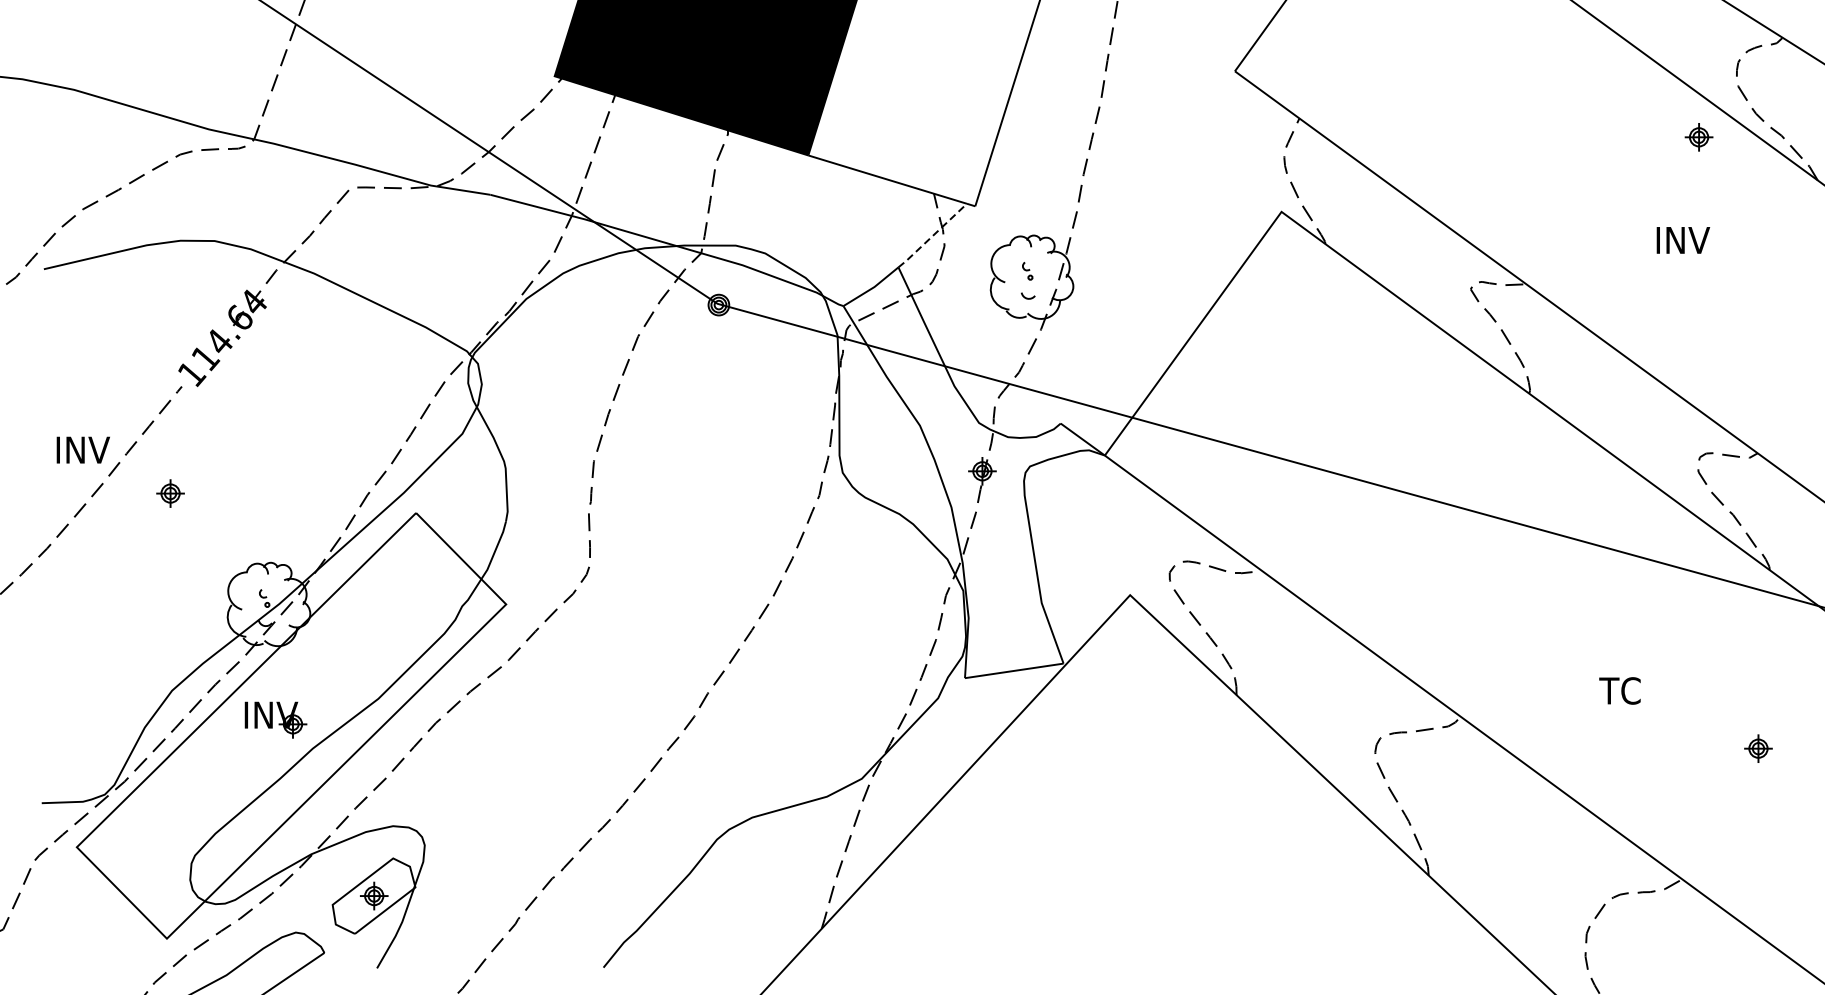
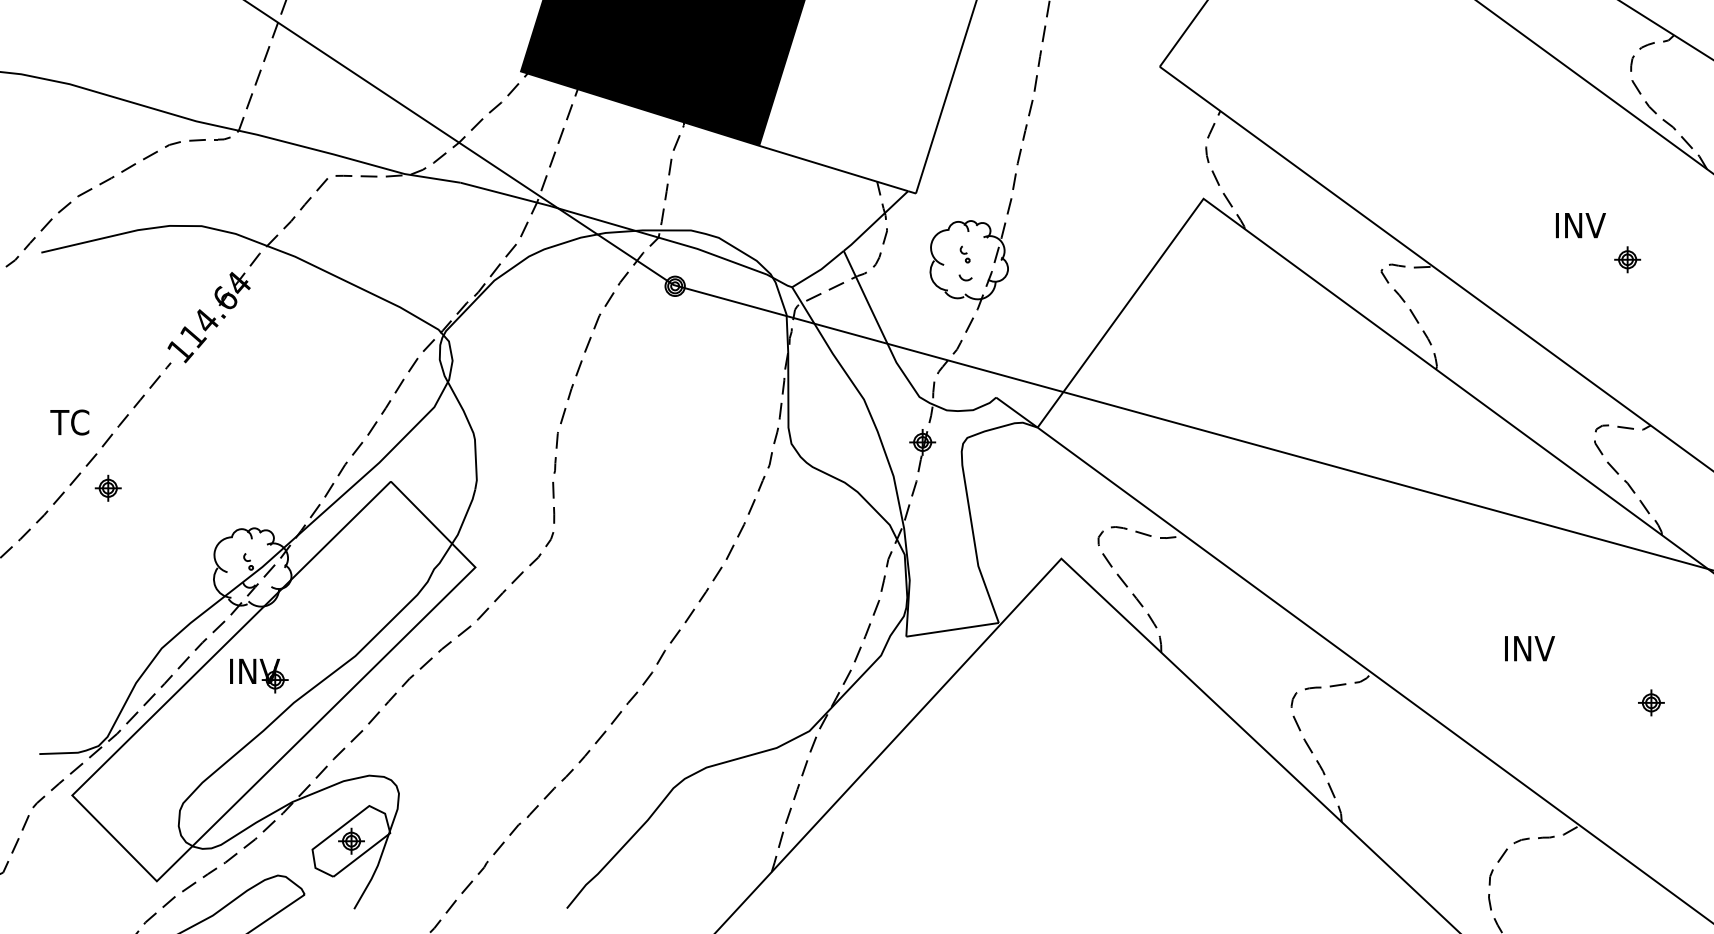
part: (1698, 137) -> (1627, 259), moved
line: (932, 236) -> (875, 221), dashed -> solid
text: (81, 450) -> (76, 422), INV -> TC
part: (169, 492) -> (107, 487), moved
text: (1626, 690) -> (1527, 648), TC -> INV

